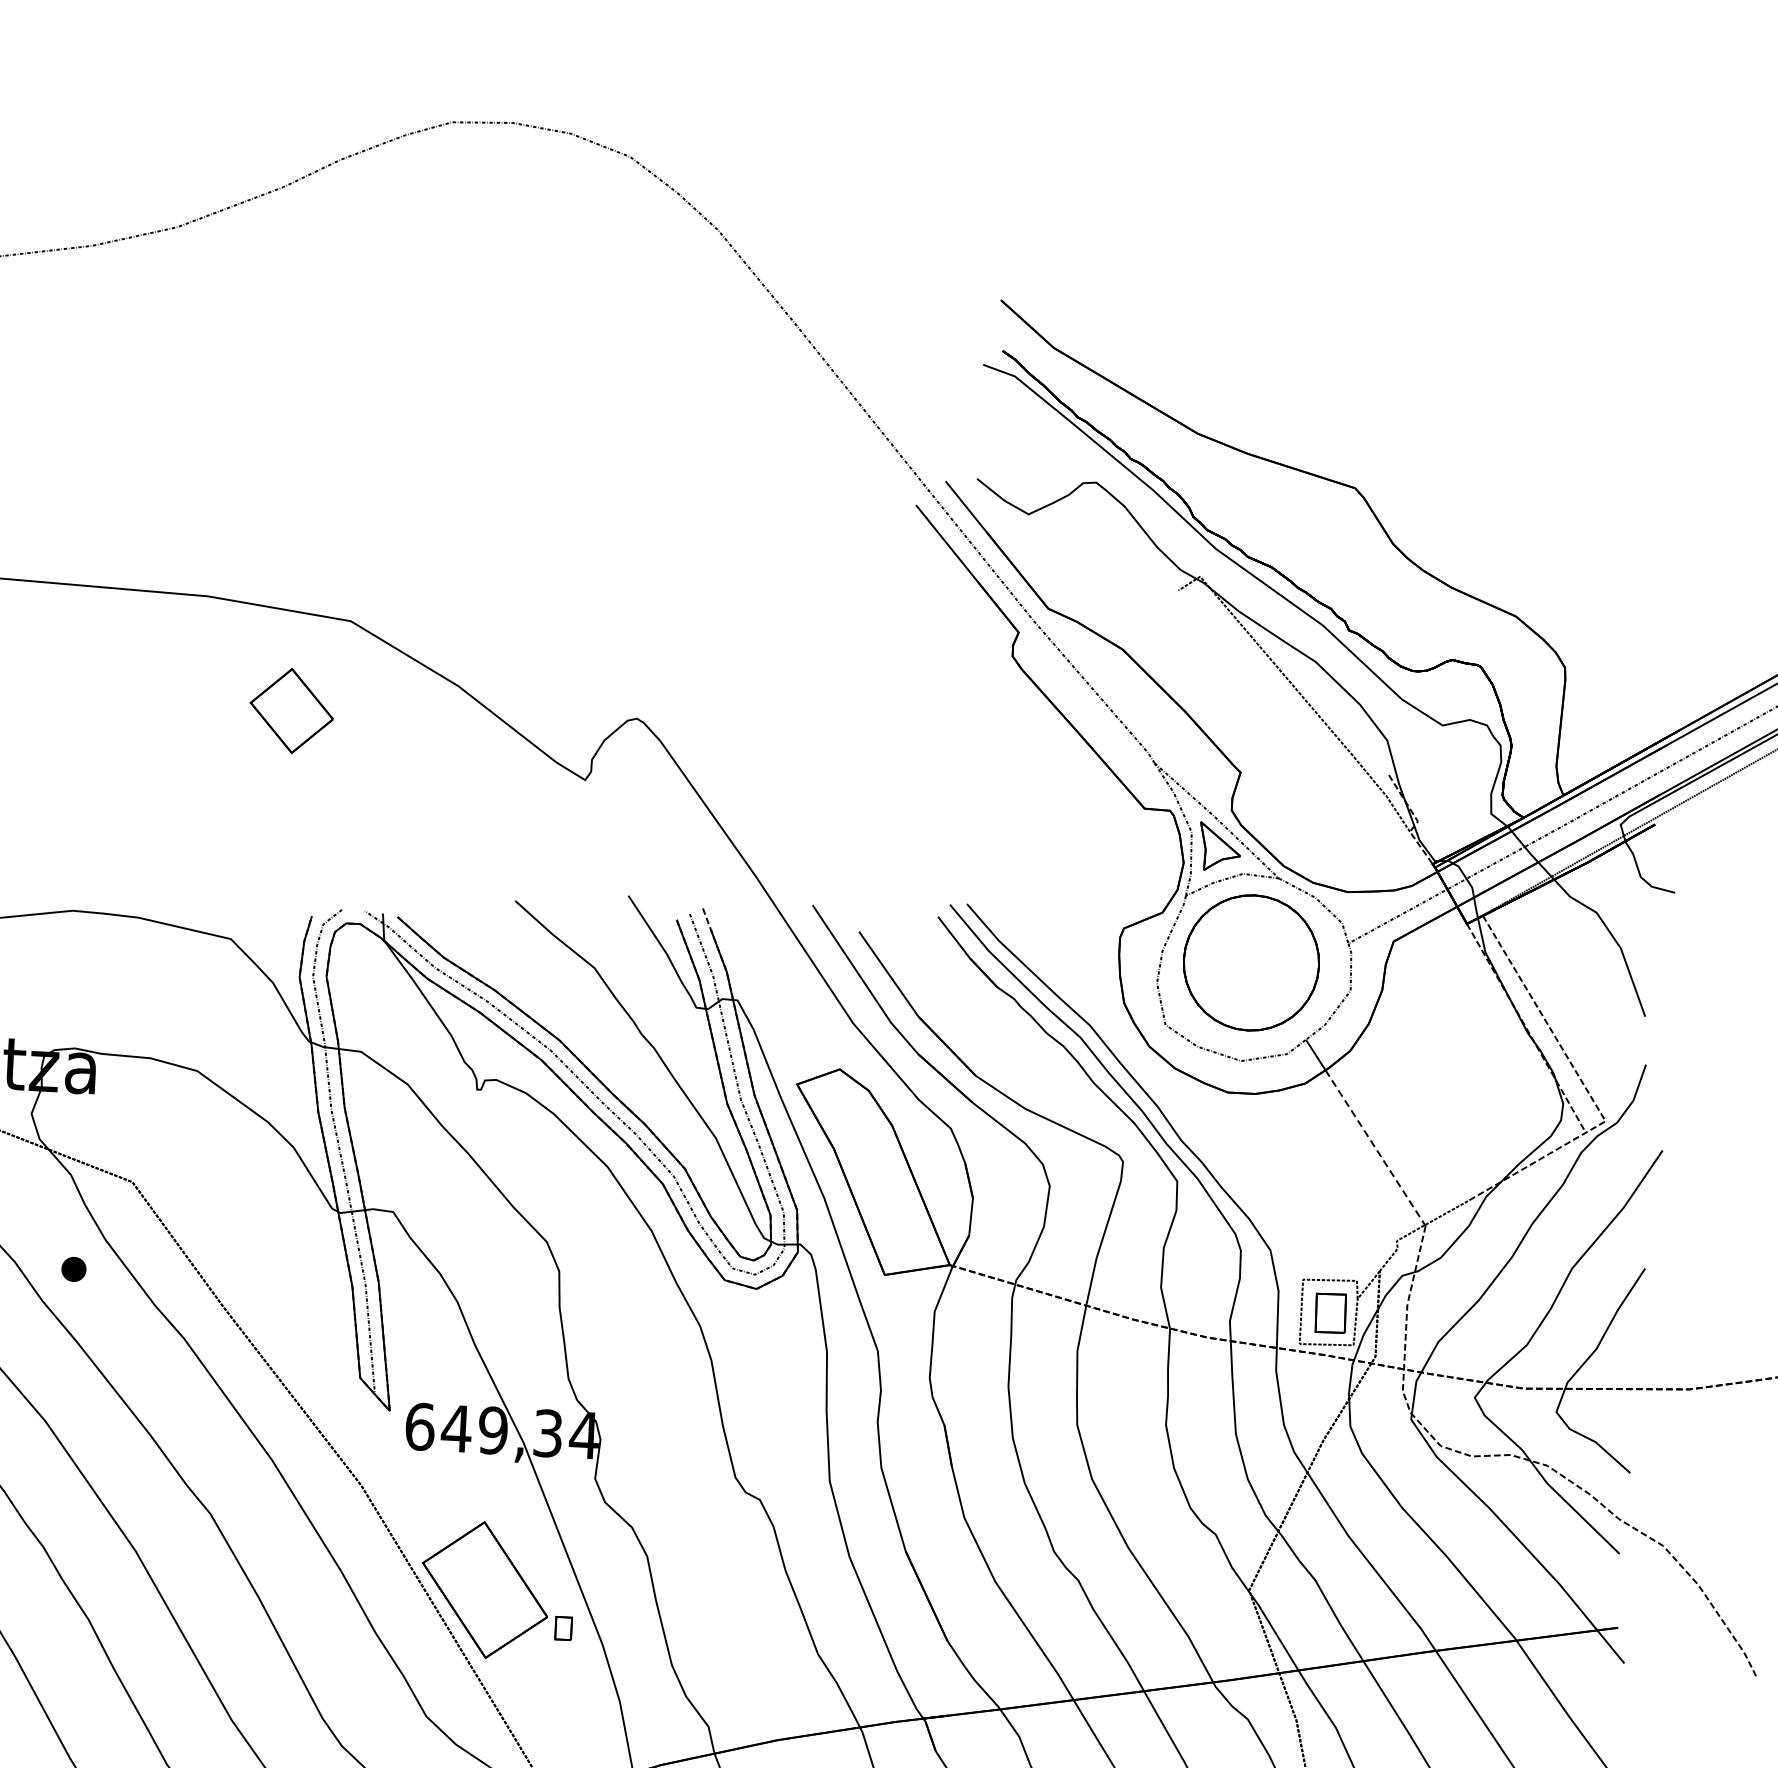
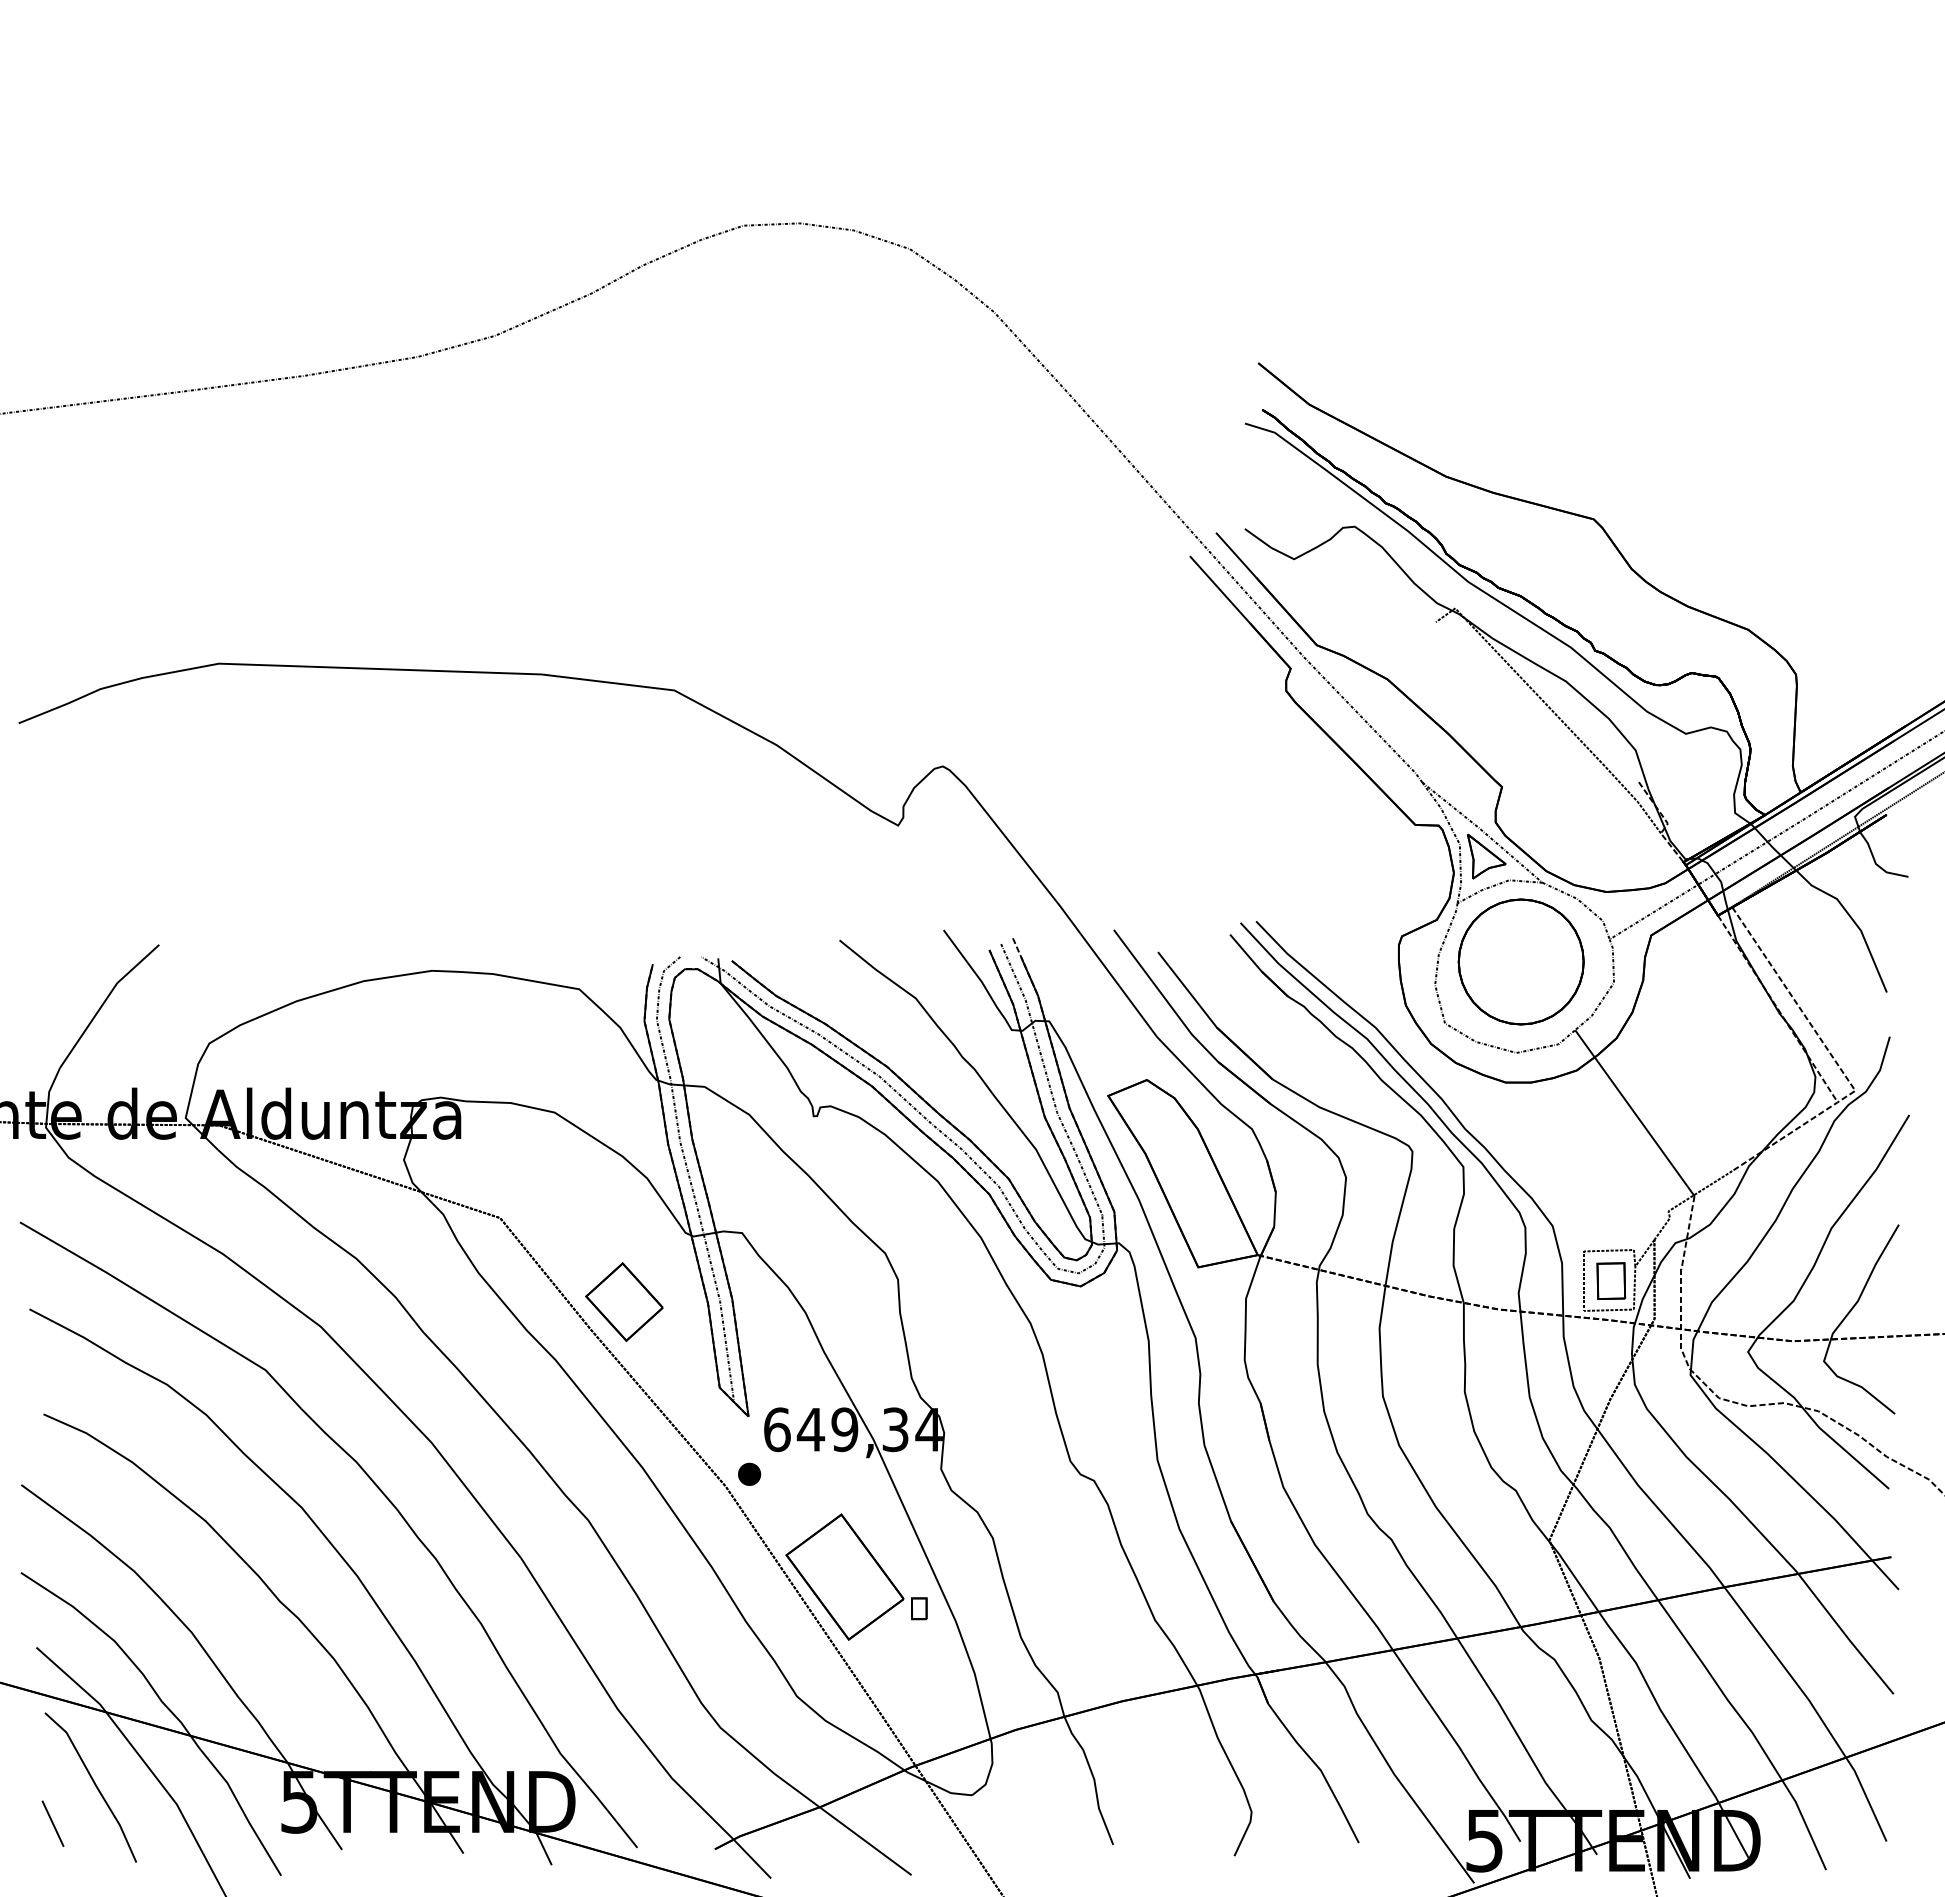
part: (291, 710) -> (624, 1301), moved
line: (1375, 1148) -> (1644, 1127), dashed -> solid
part: (73, 1268) -> (749, 1473), moved

